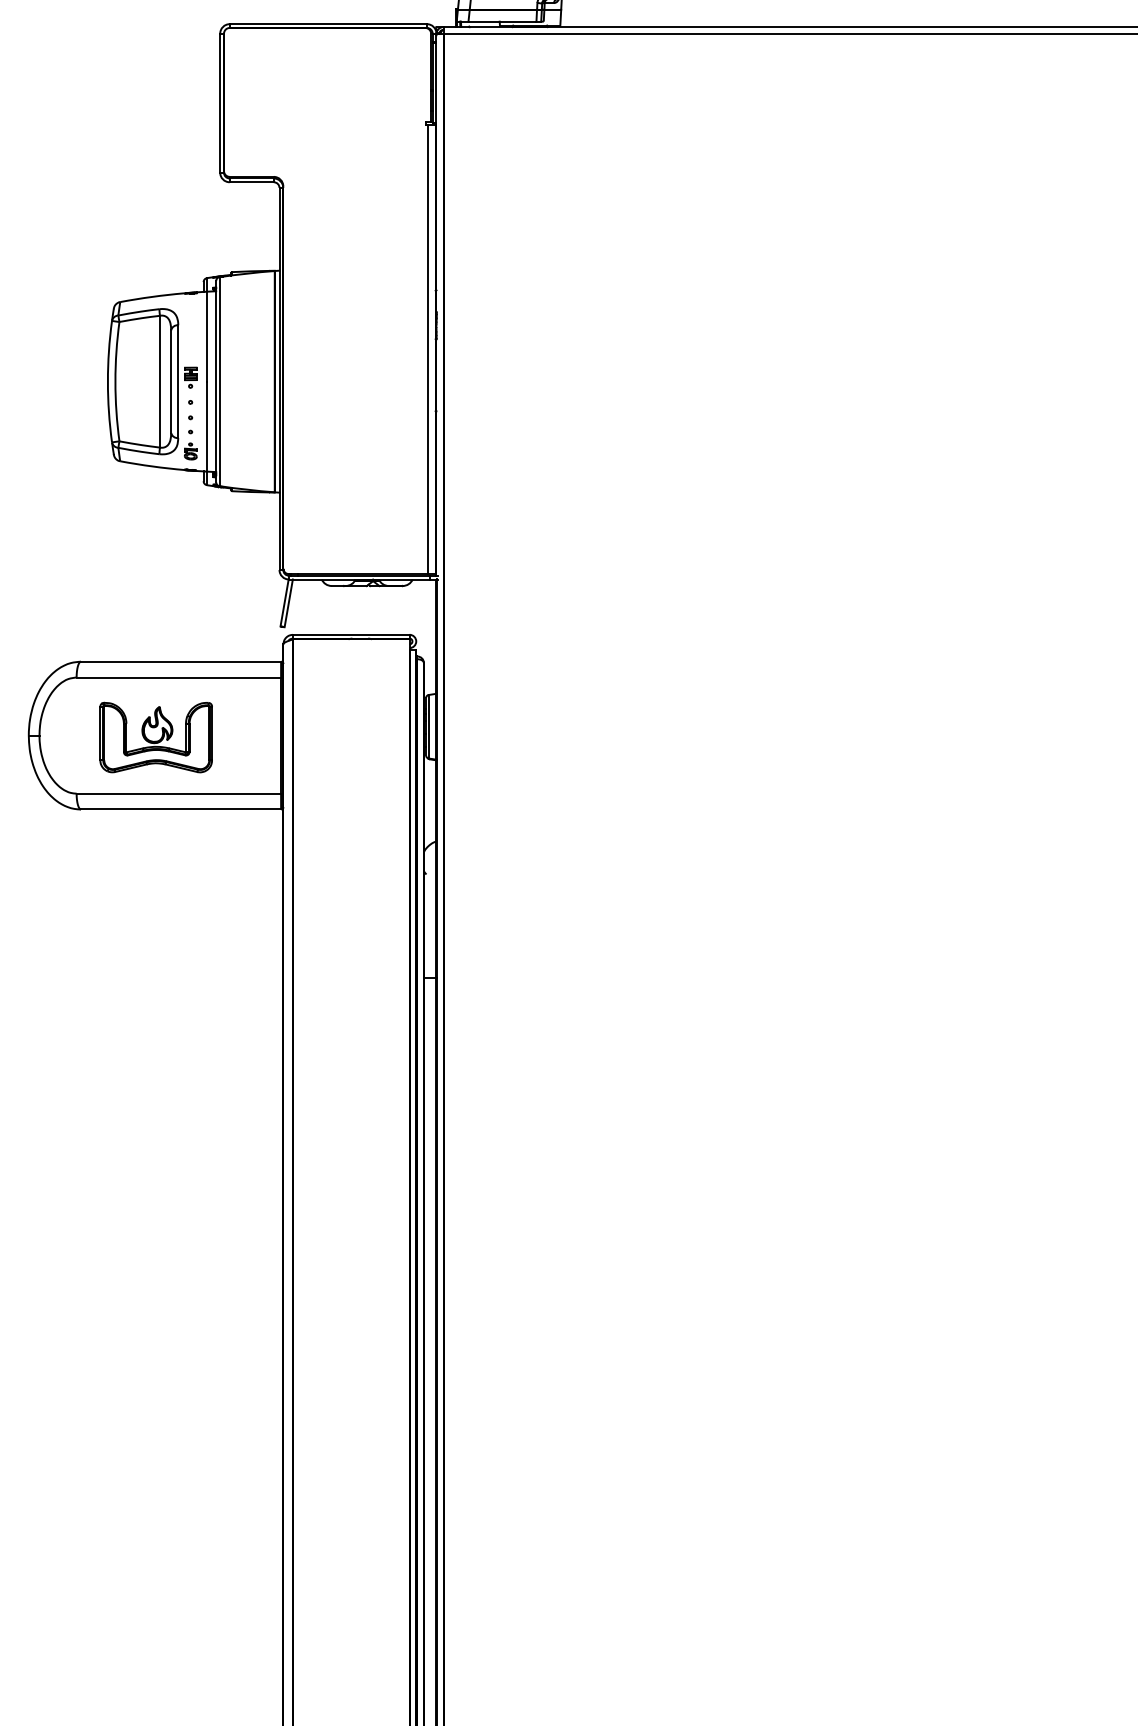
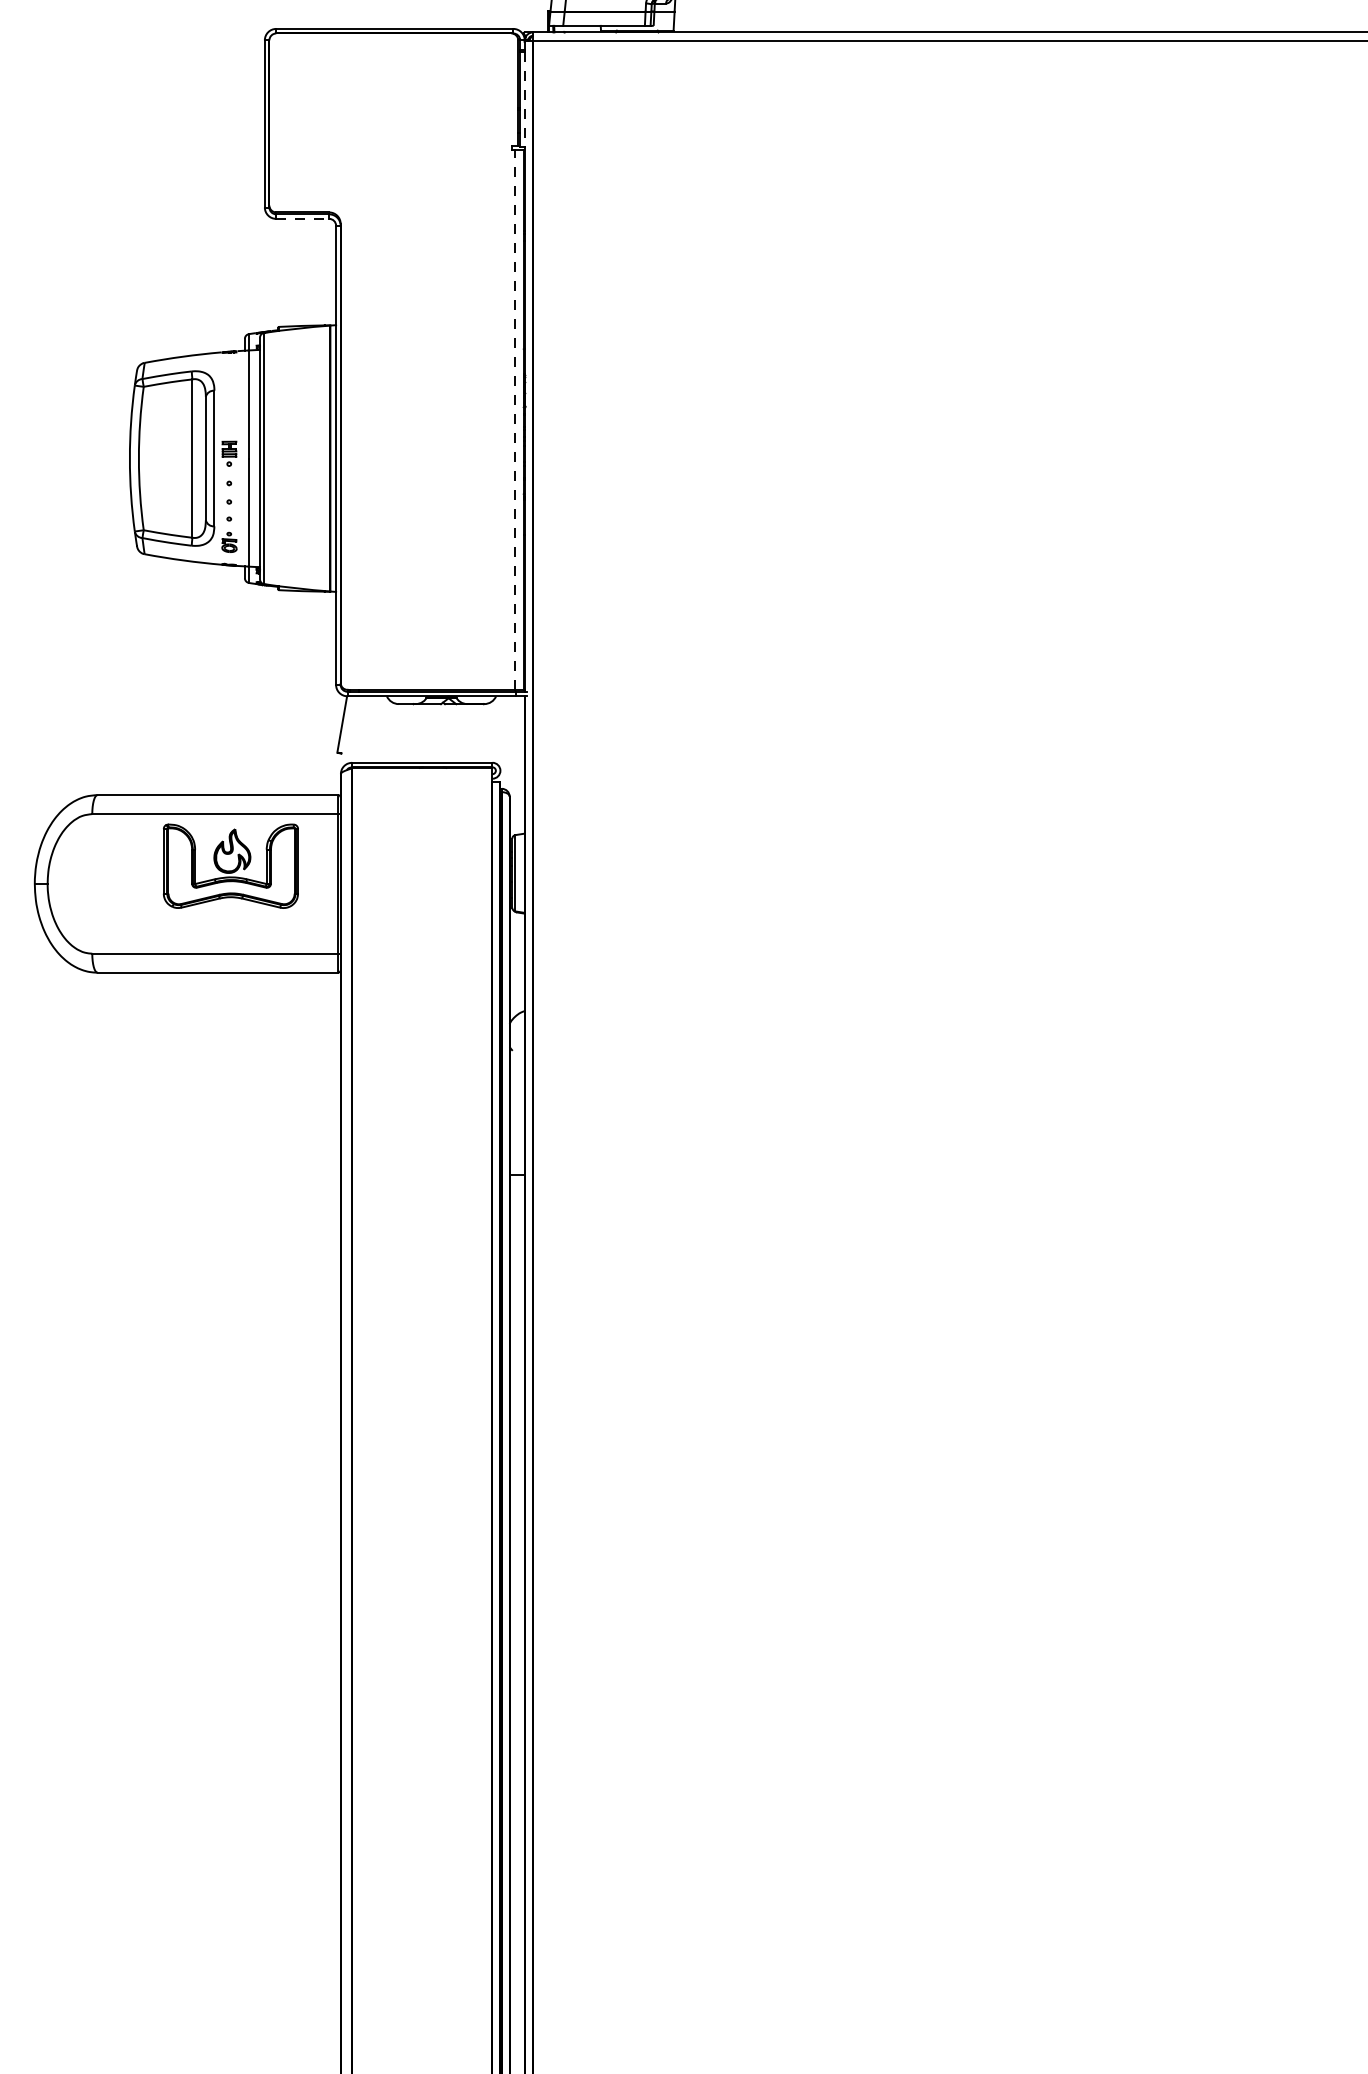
line: (436, 82) -> (524, 99), solid -> dashed
line: (251, 181) -> (302, 218), solid -> dashed
line: (427, 349) -> (514, 419), solid -> dashed
line: (288, 602) -> (347, 724), removed
part: (155, 736) -> (230, 865), moved

